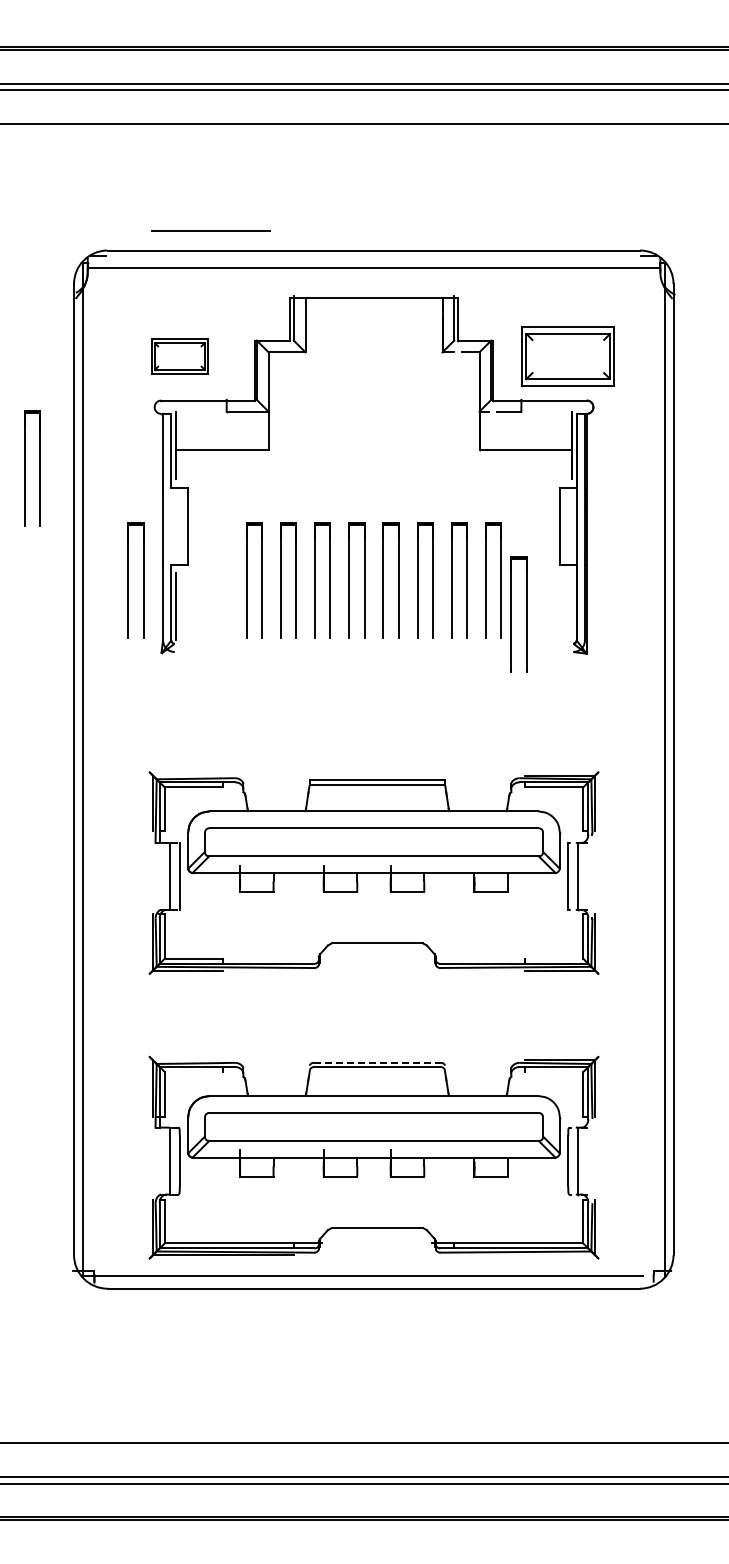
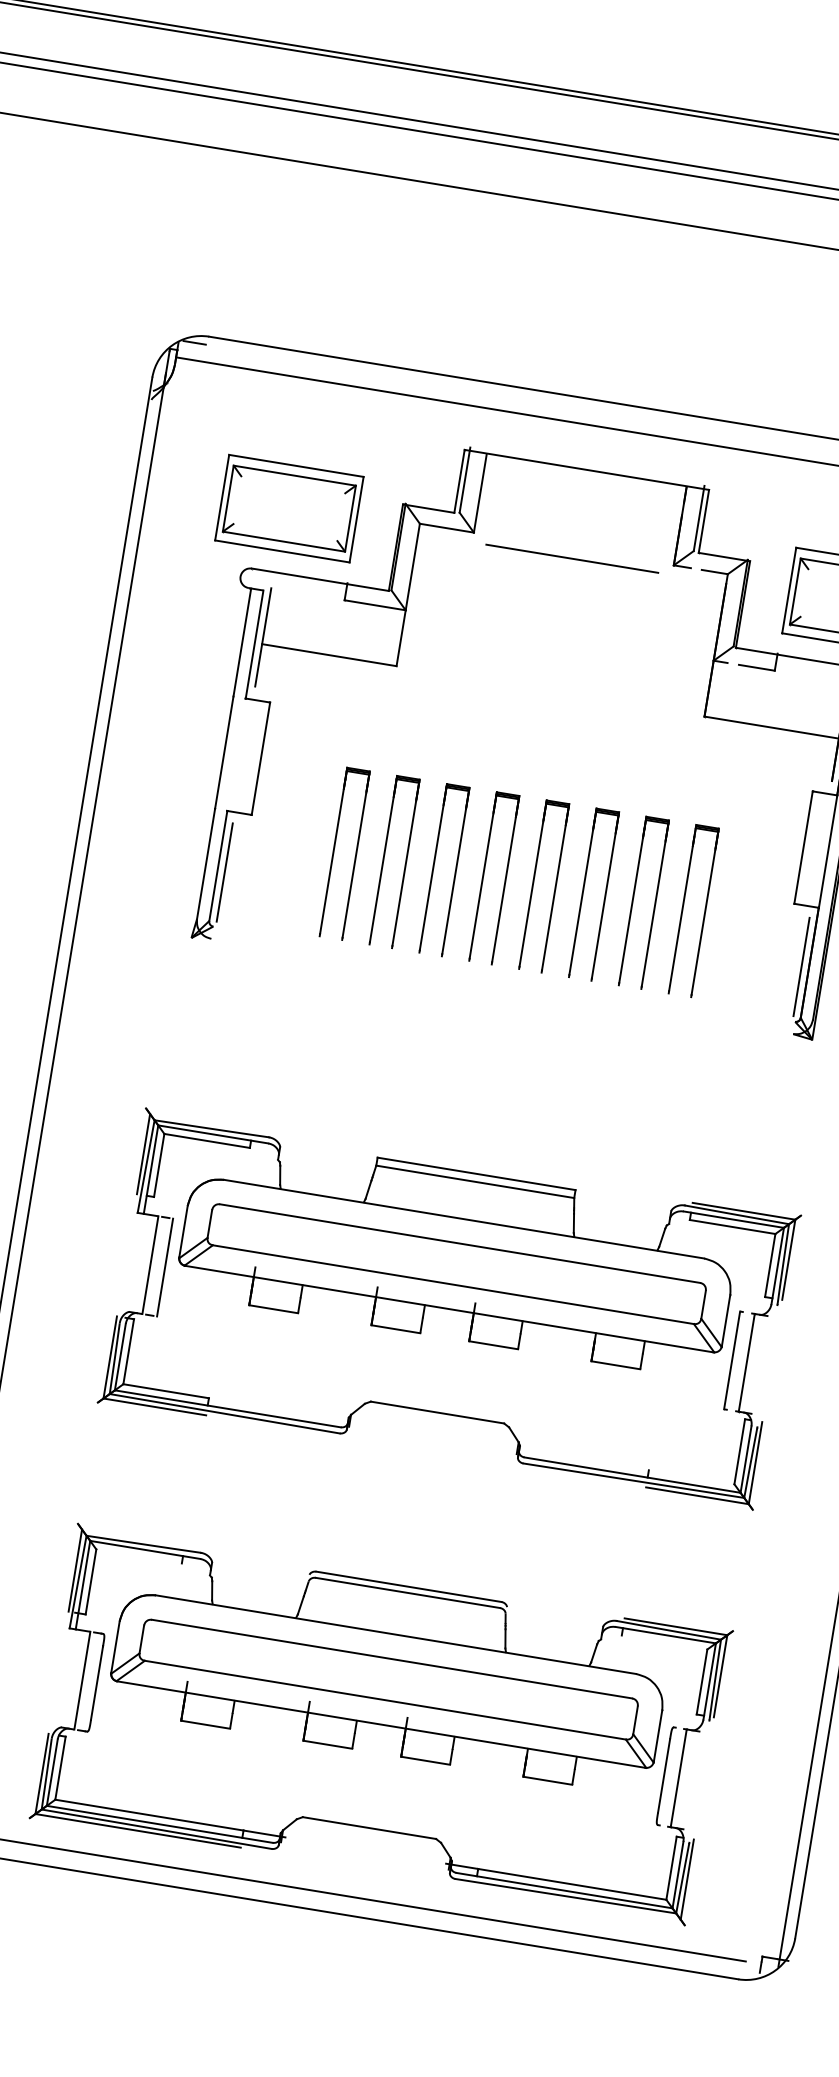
line: (210, 230) -> (571, 557), moved
part: (179, 356) -> (288, 508), size x1.67
part: (25, 468) -> (37, 635), removed
part: (128, 580) -> (160, 823), removed
line: (571, 606) -> (801, 967), added
part: (511, 614) -> (711, 964), removed
line: (377, 1062) -> (409, 1586), dashed -> solid

